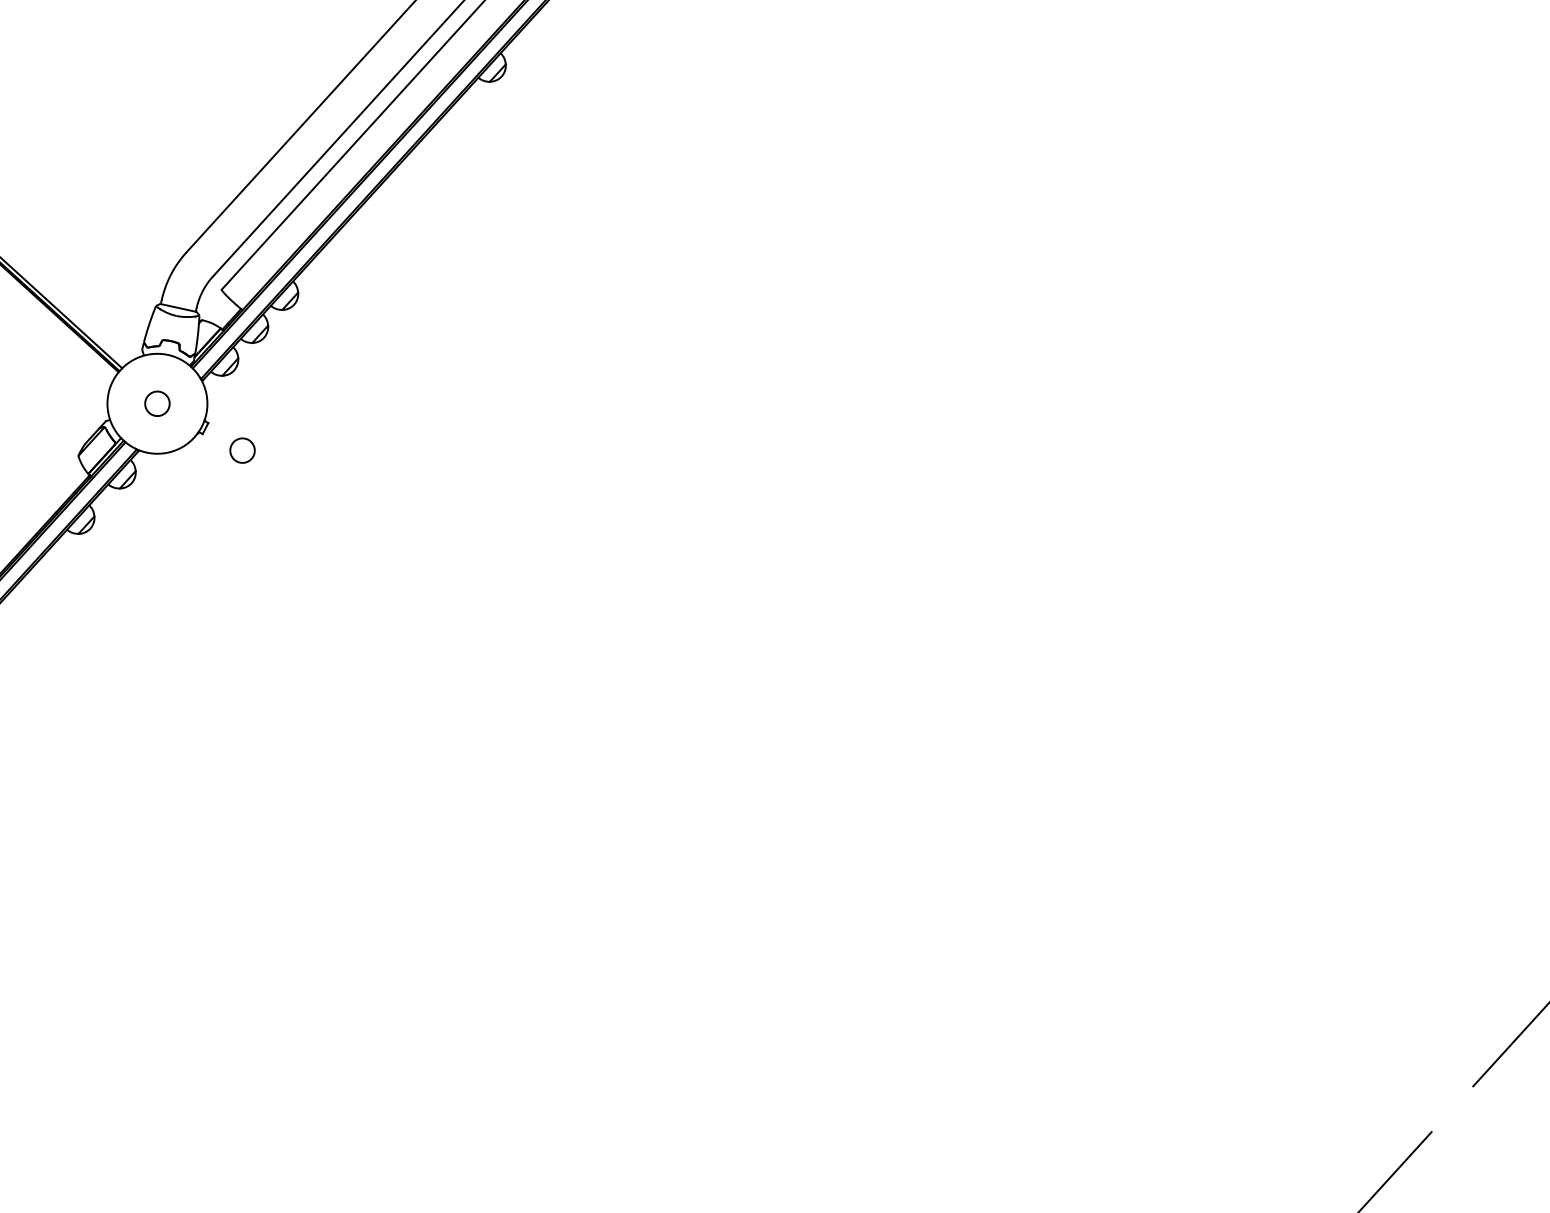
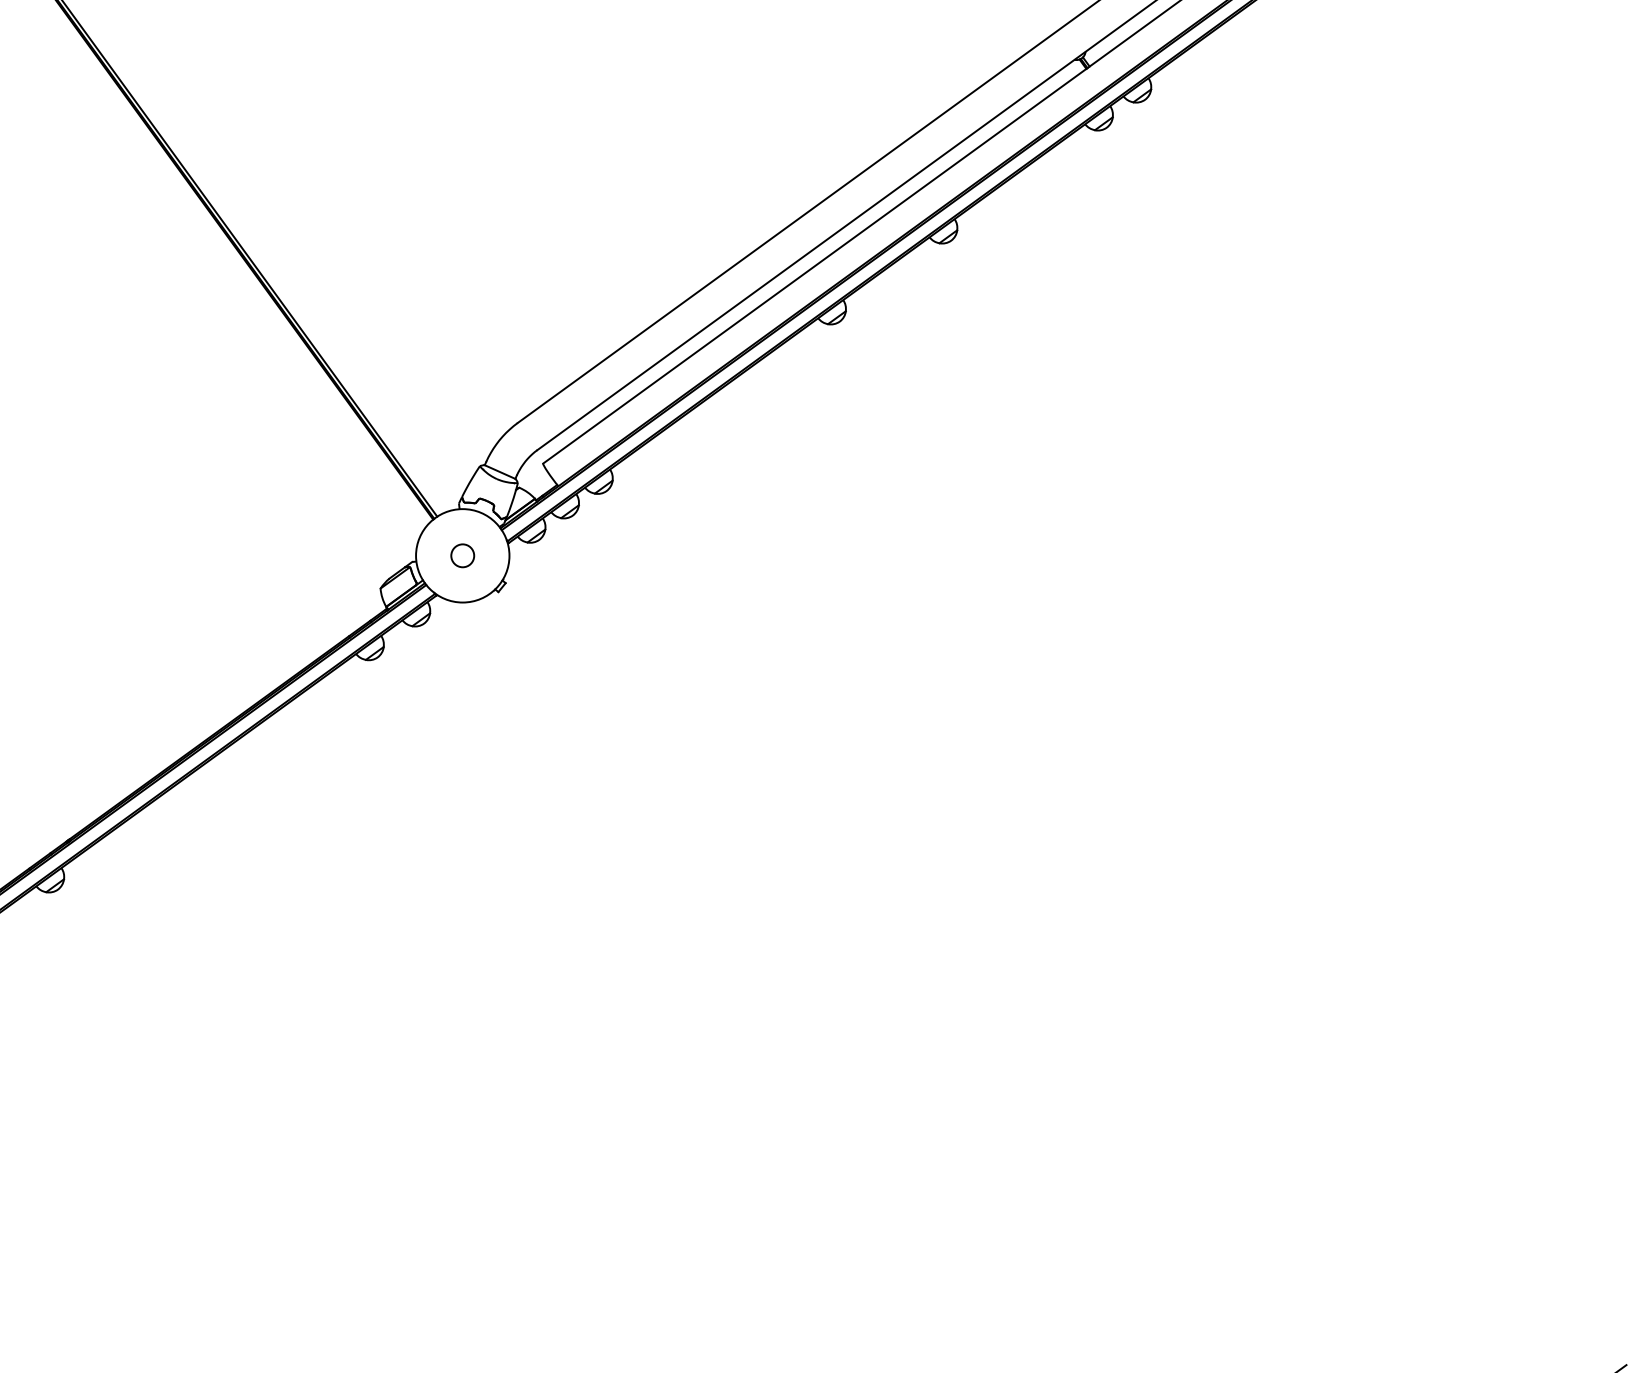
circle: (242, 450) -> (531, 614), removed

